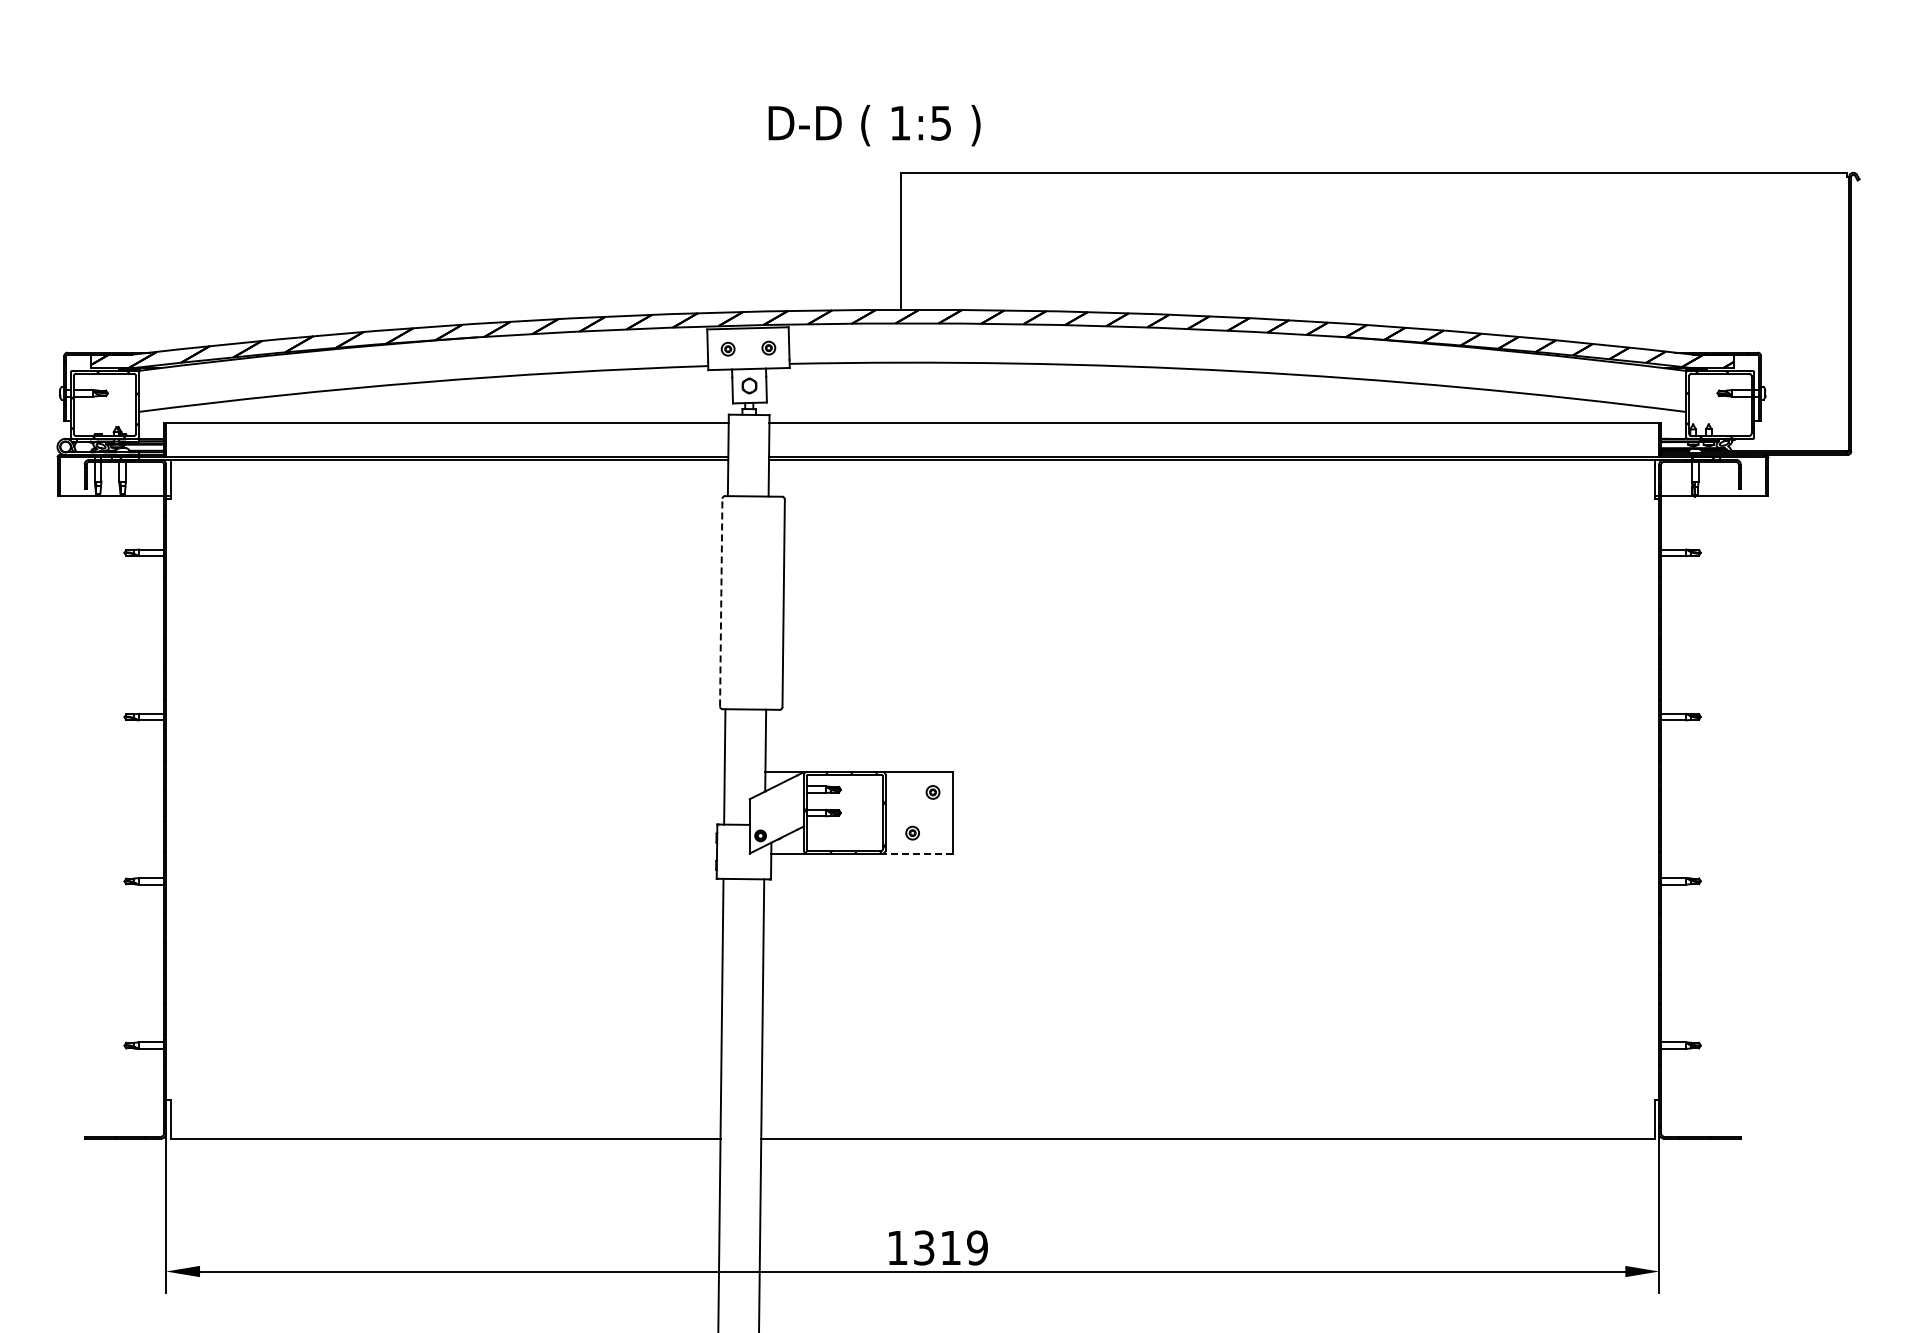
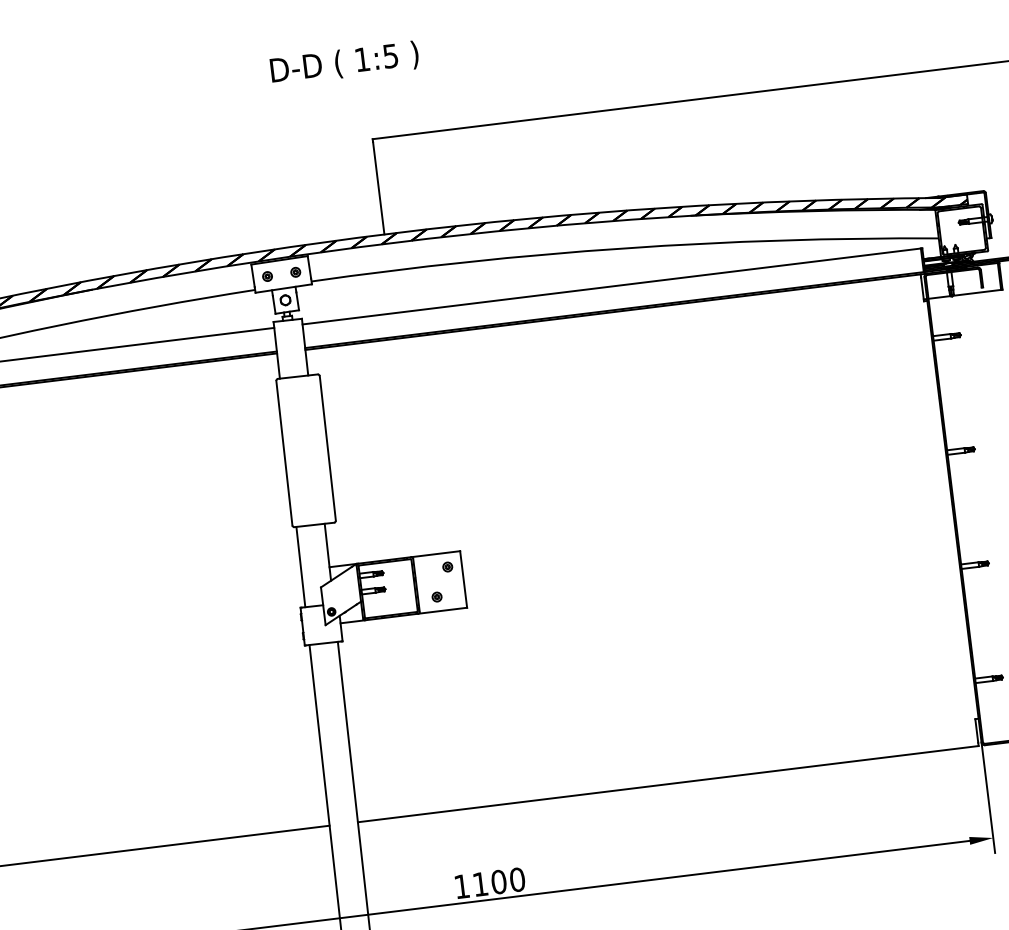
text: (874, 125) -> (344, 63), moved
line: (721, 602) -> (284, 453), dashed -> solid
line: (917, 853) -> (442, 610), dashed -> solid
text: (951, 1247) -> (499, 881), 1319 -> 1100

